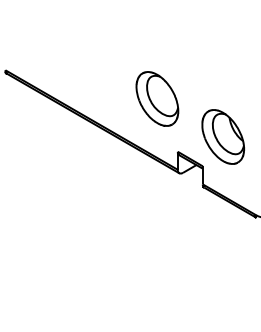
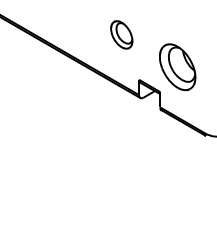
part: (157, 98) -> (121, 34), size x0.6

